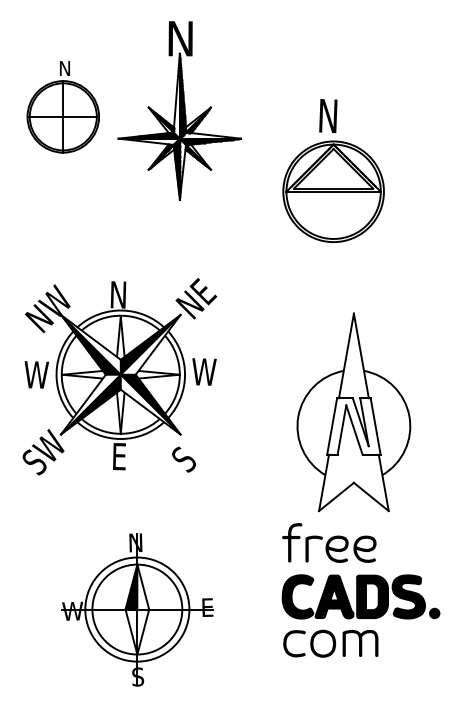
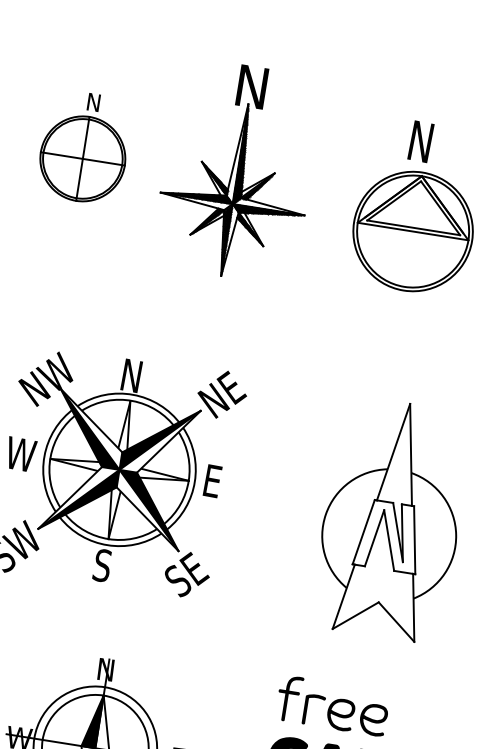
part: (62, 107) -> (83, 147), moved
part: (333, 170) -> (416, 206), moved
text: (204, 371) -> (218, 481), W -> E
part: (353, 412) -> (391, 519), moved
text: (196, 446) -> (194, 568), S -> SE
text: (118, 456) -> (101, 565), E -> S

